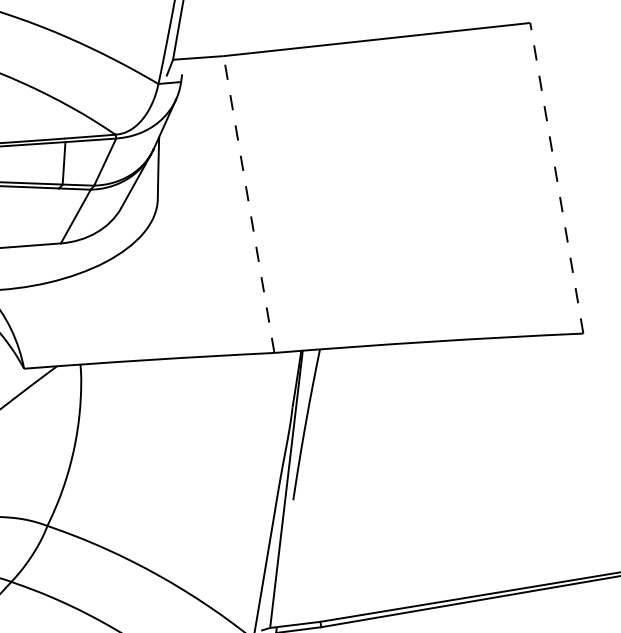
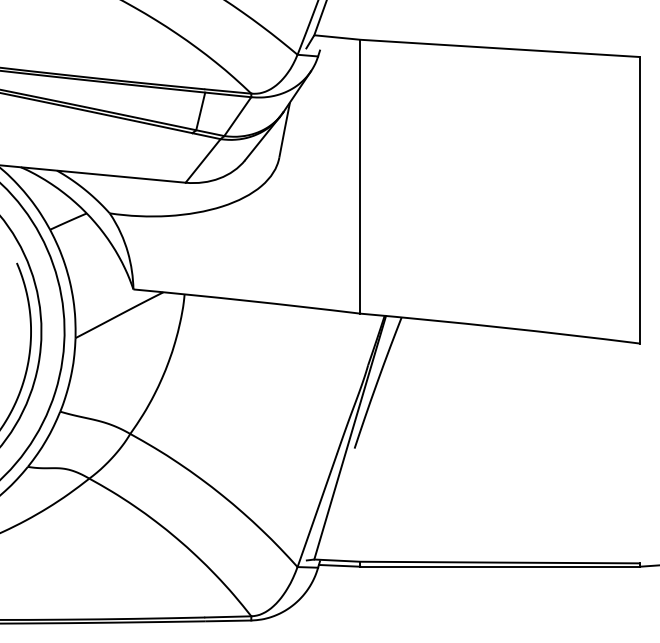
line: (556, 177) -> (640, 199), dashed -> solid
line: (249, 204) -> (360, 176), dashed -> solid

